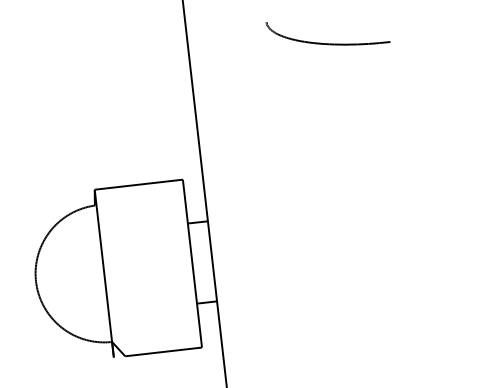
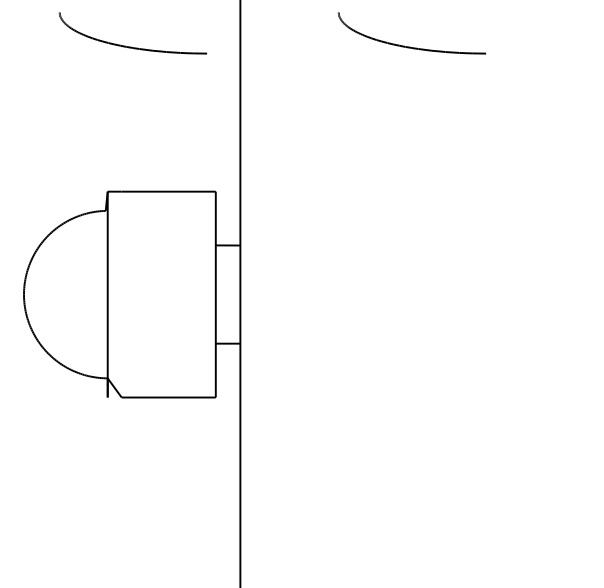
part: (100, 69) -> (131, 46), added

